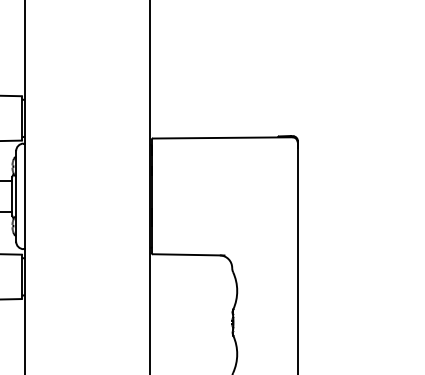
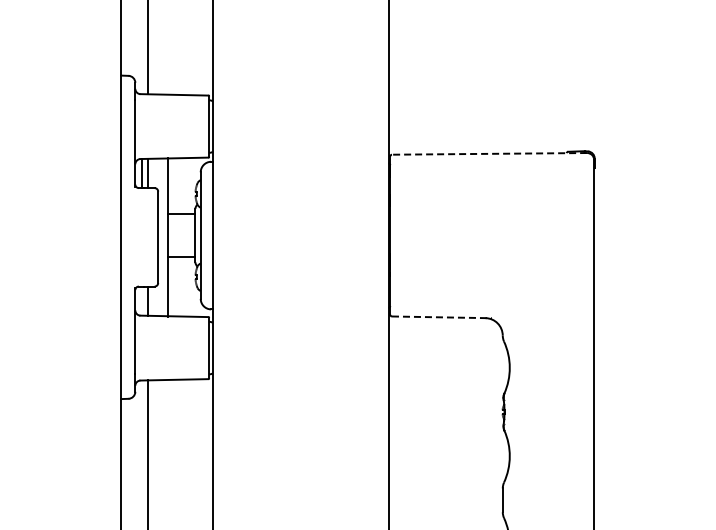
line: (222, 137) -> (489, 153), solid -> dashed
line: (188, 254) -> (441, 317), solid -> dashed

